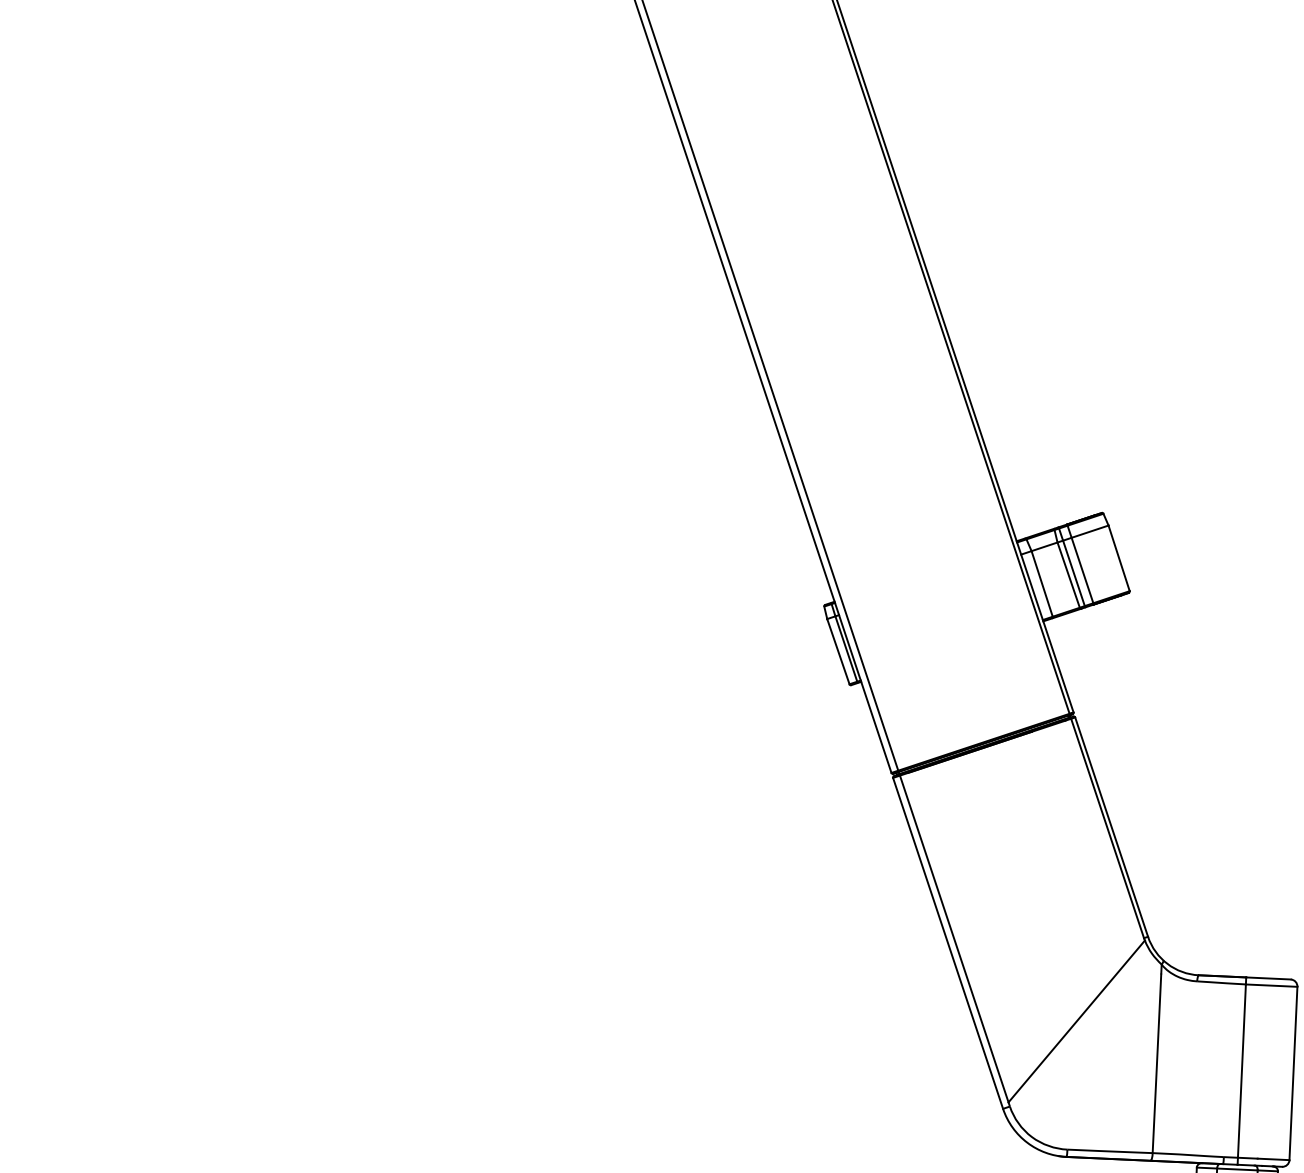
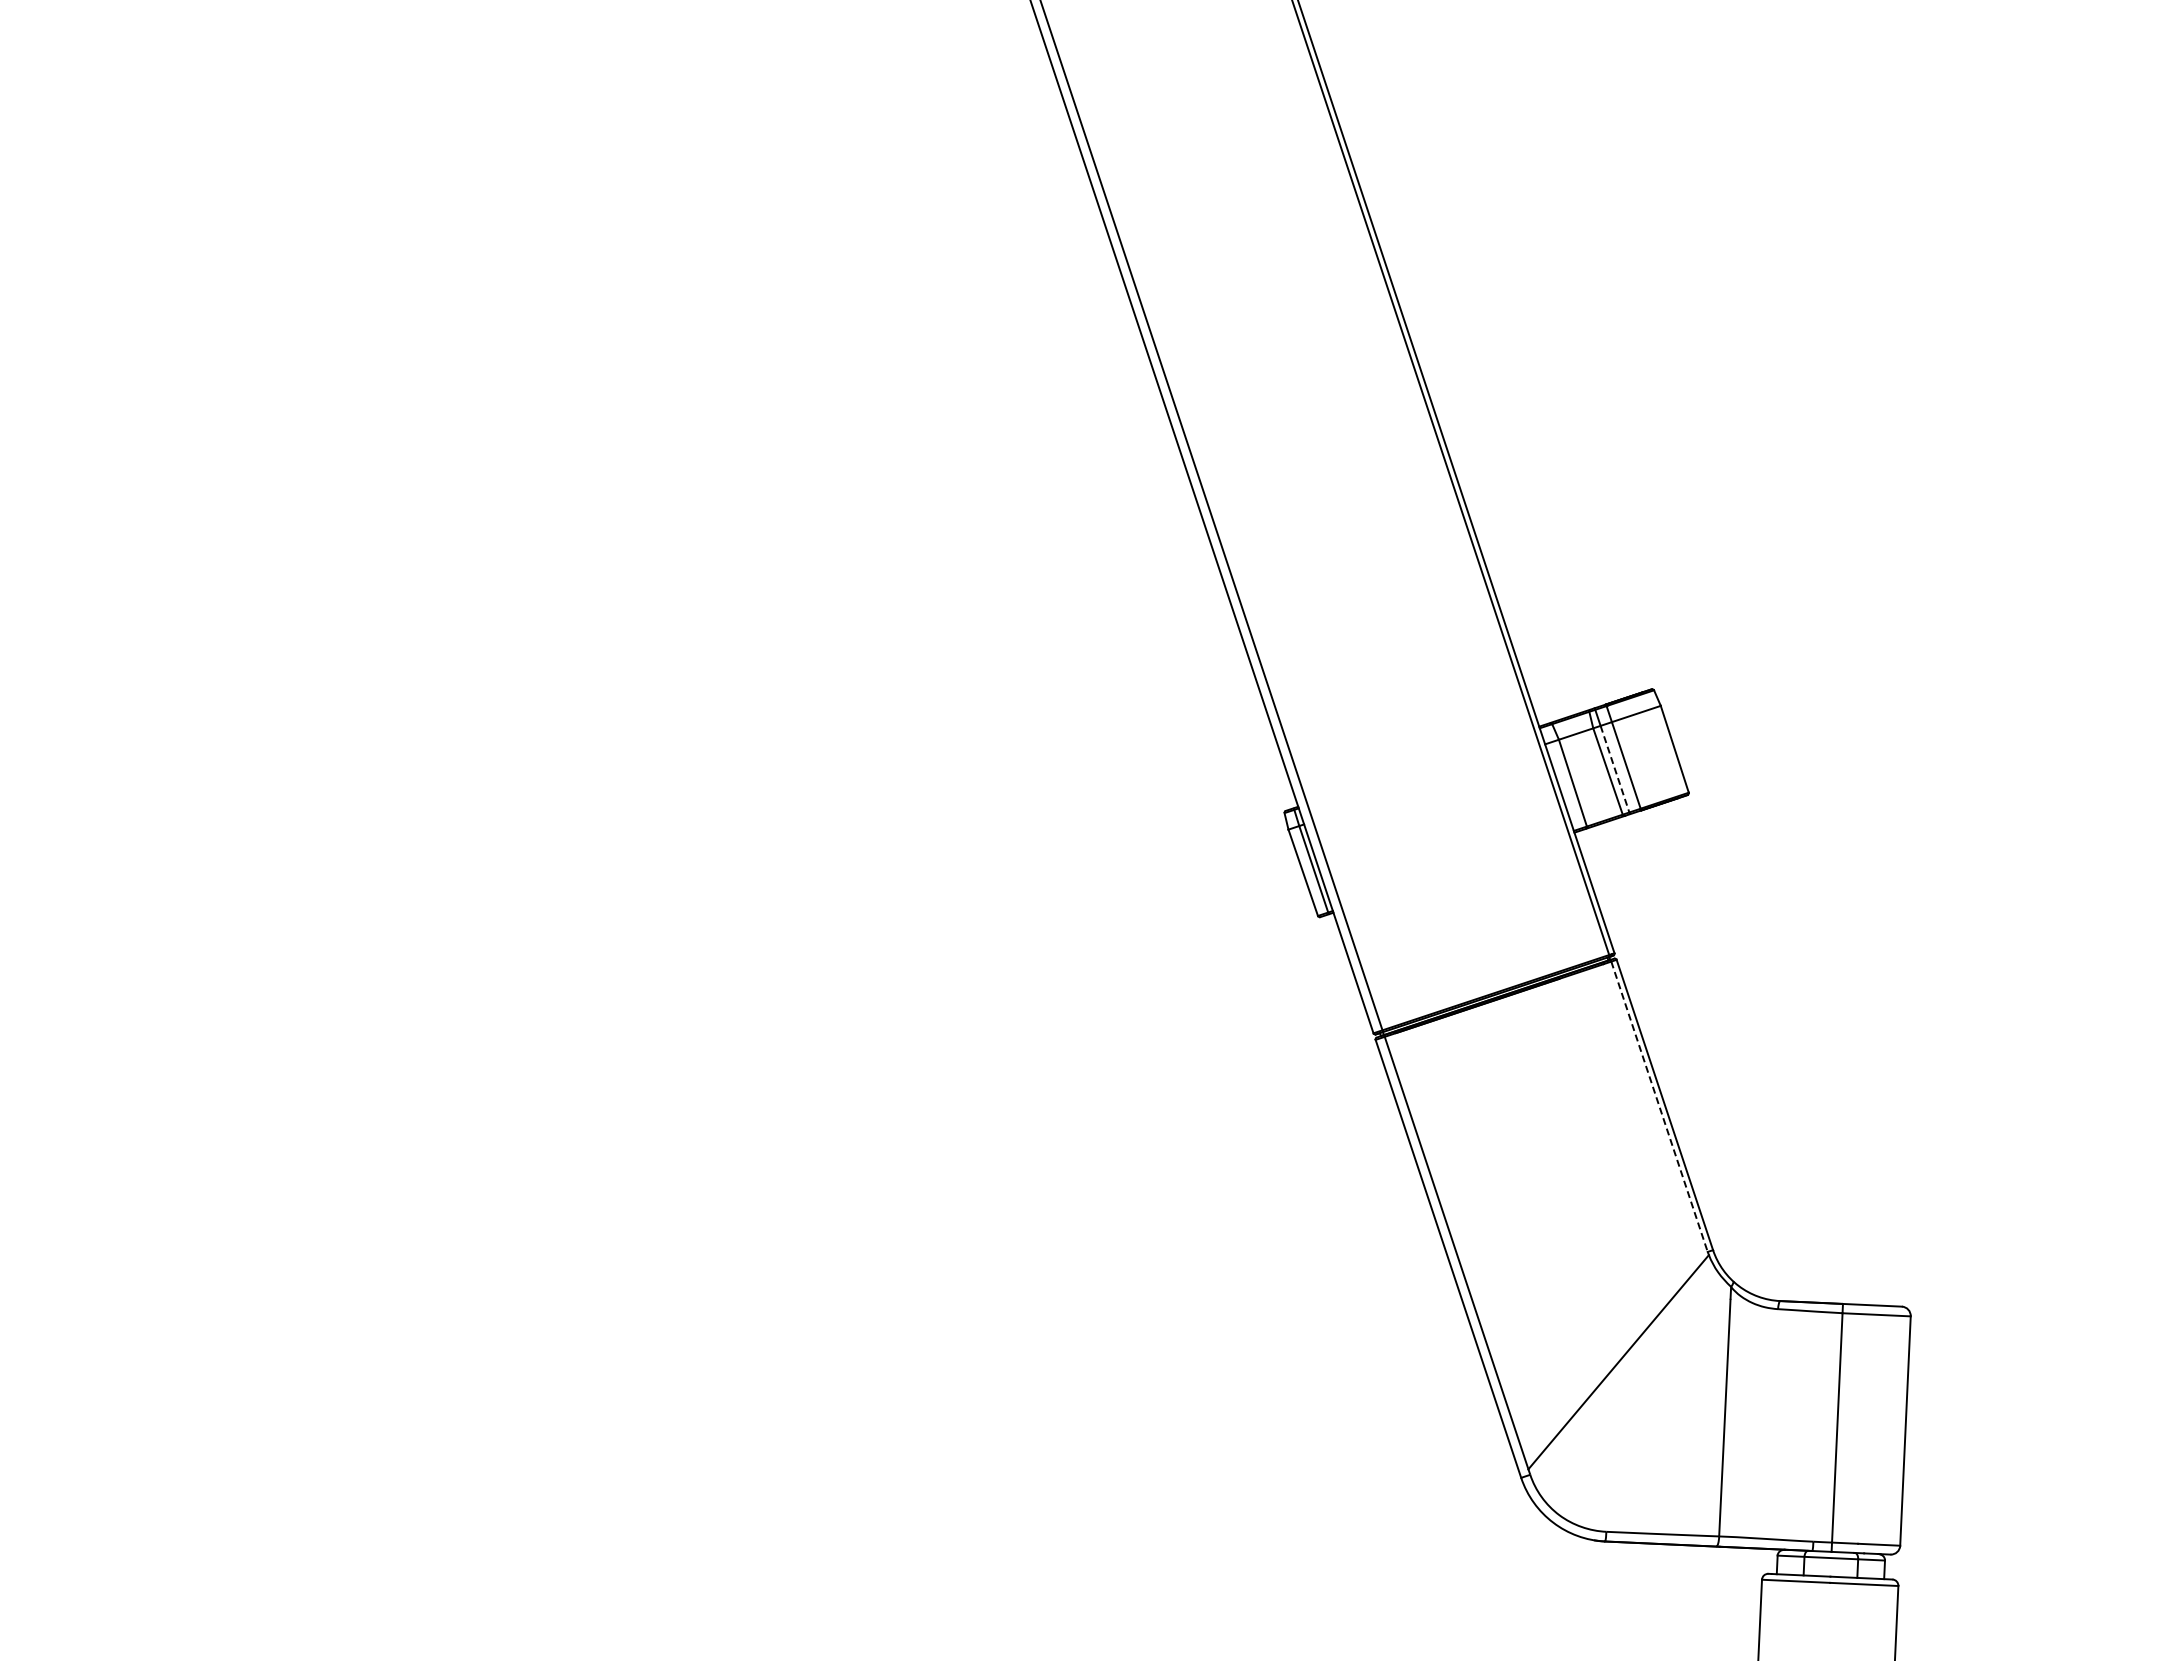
line: (1074, 574) -> (1615, 770), solid -> dashed
line: (1107, 828) -> (1659, 1106), solid -> dashed

